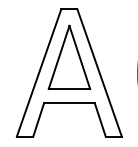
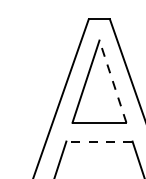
line: (79, 56) -> (112, 80), solid -> dashed
line: (68, 103) -> (98, 141), solid -> dashed

